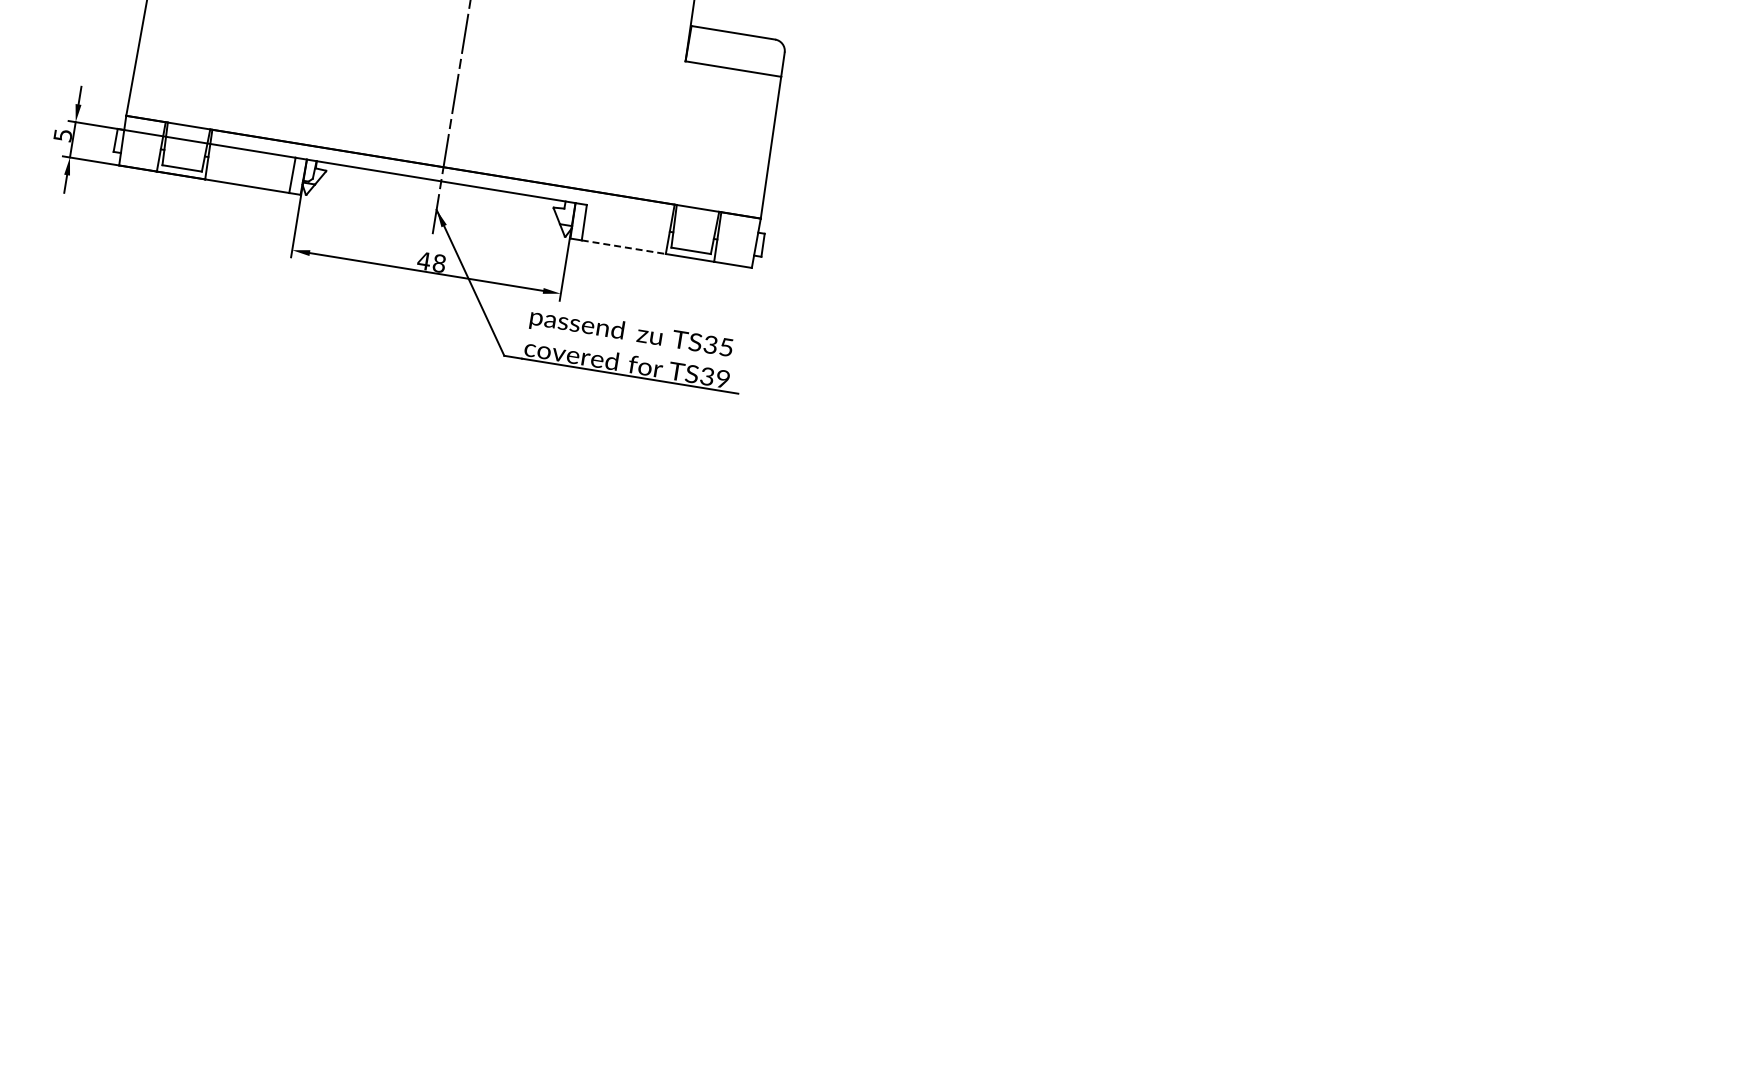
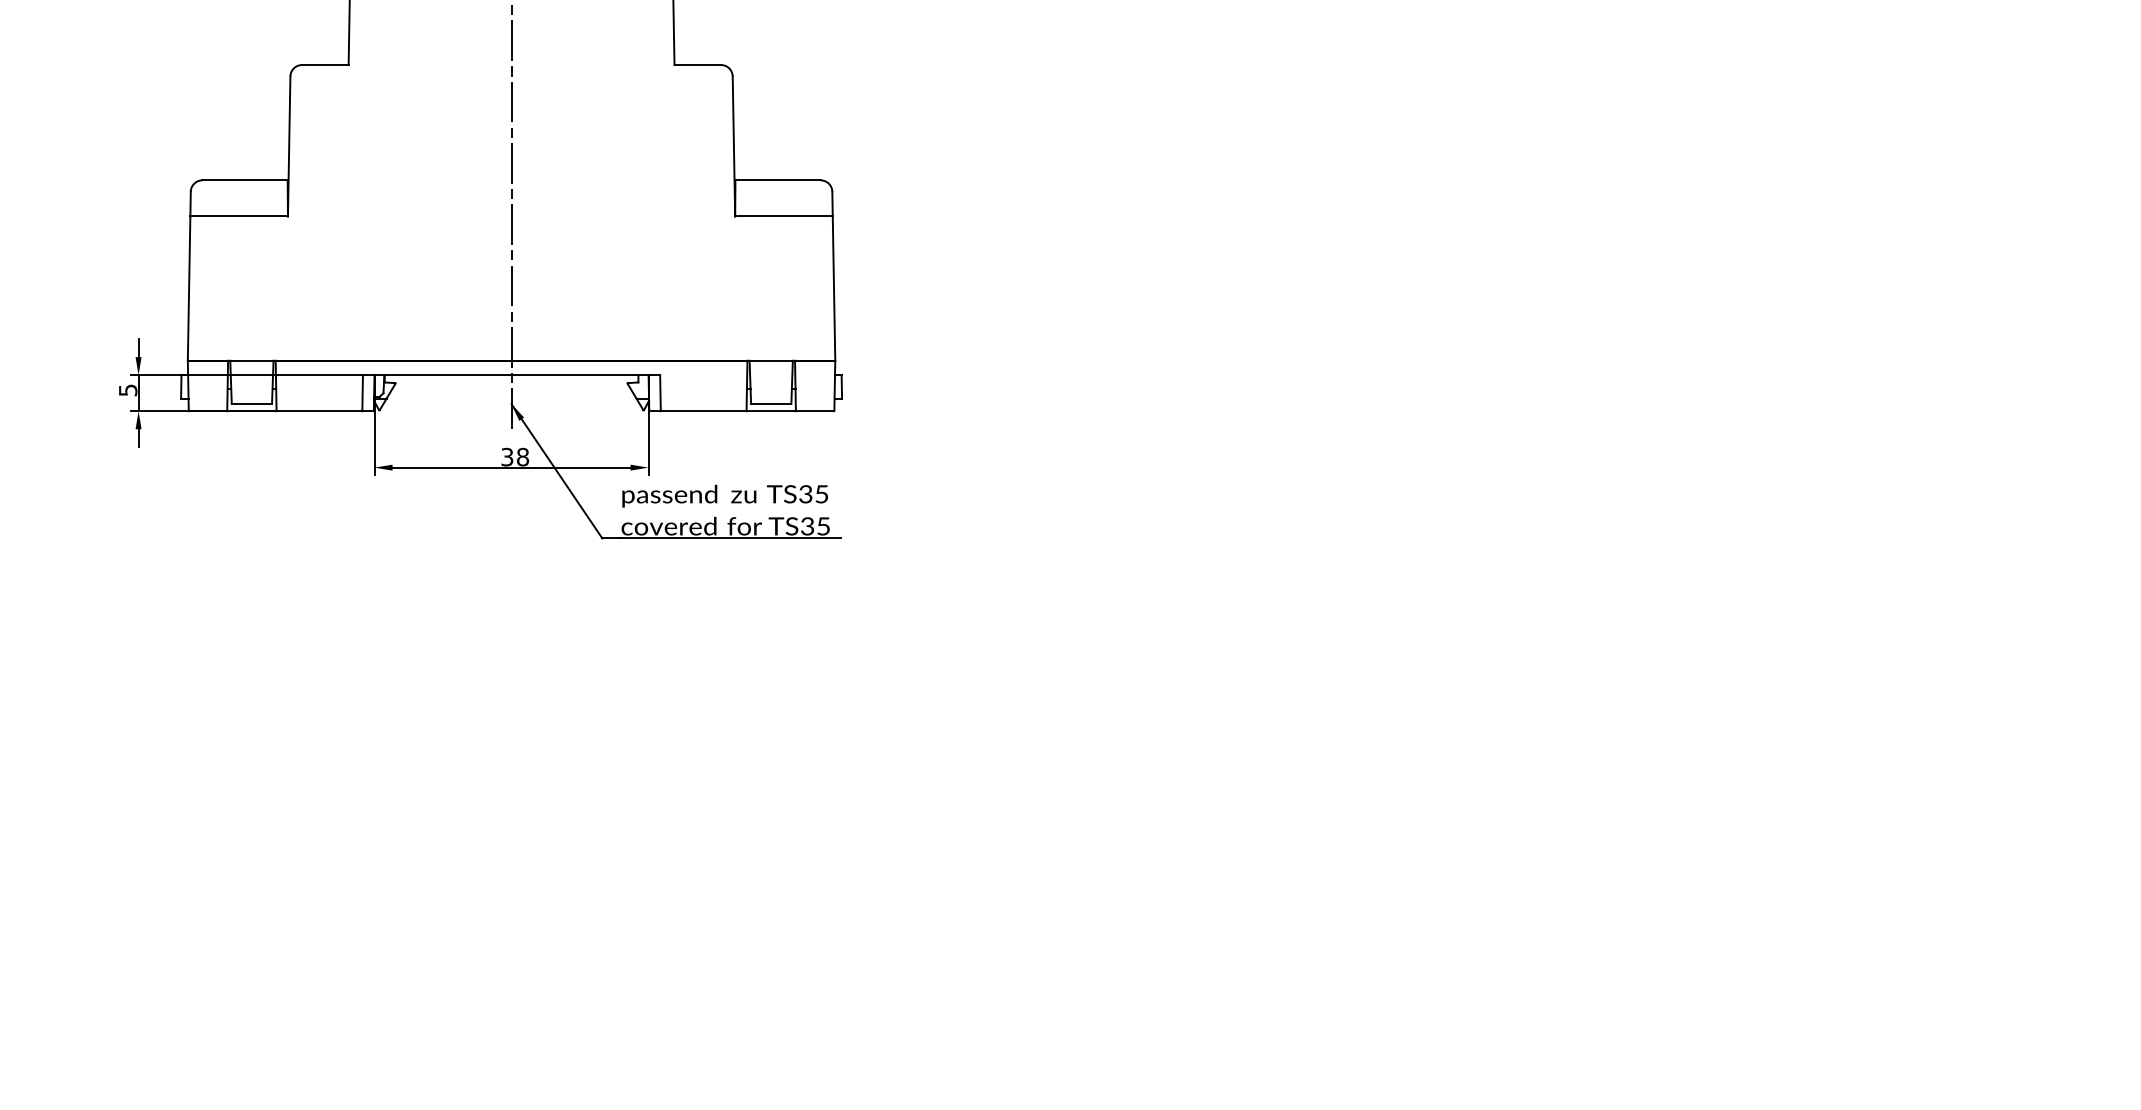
line: (623, 247) -> (703, 411), dashed -> solid
text: (423, 260) -> (506, 456), 48 -> 38
text: (722, 379) -> (823, 526), TS39 -> TS35

